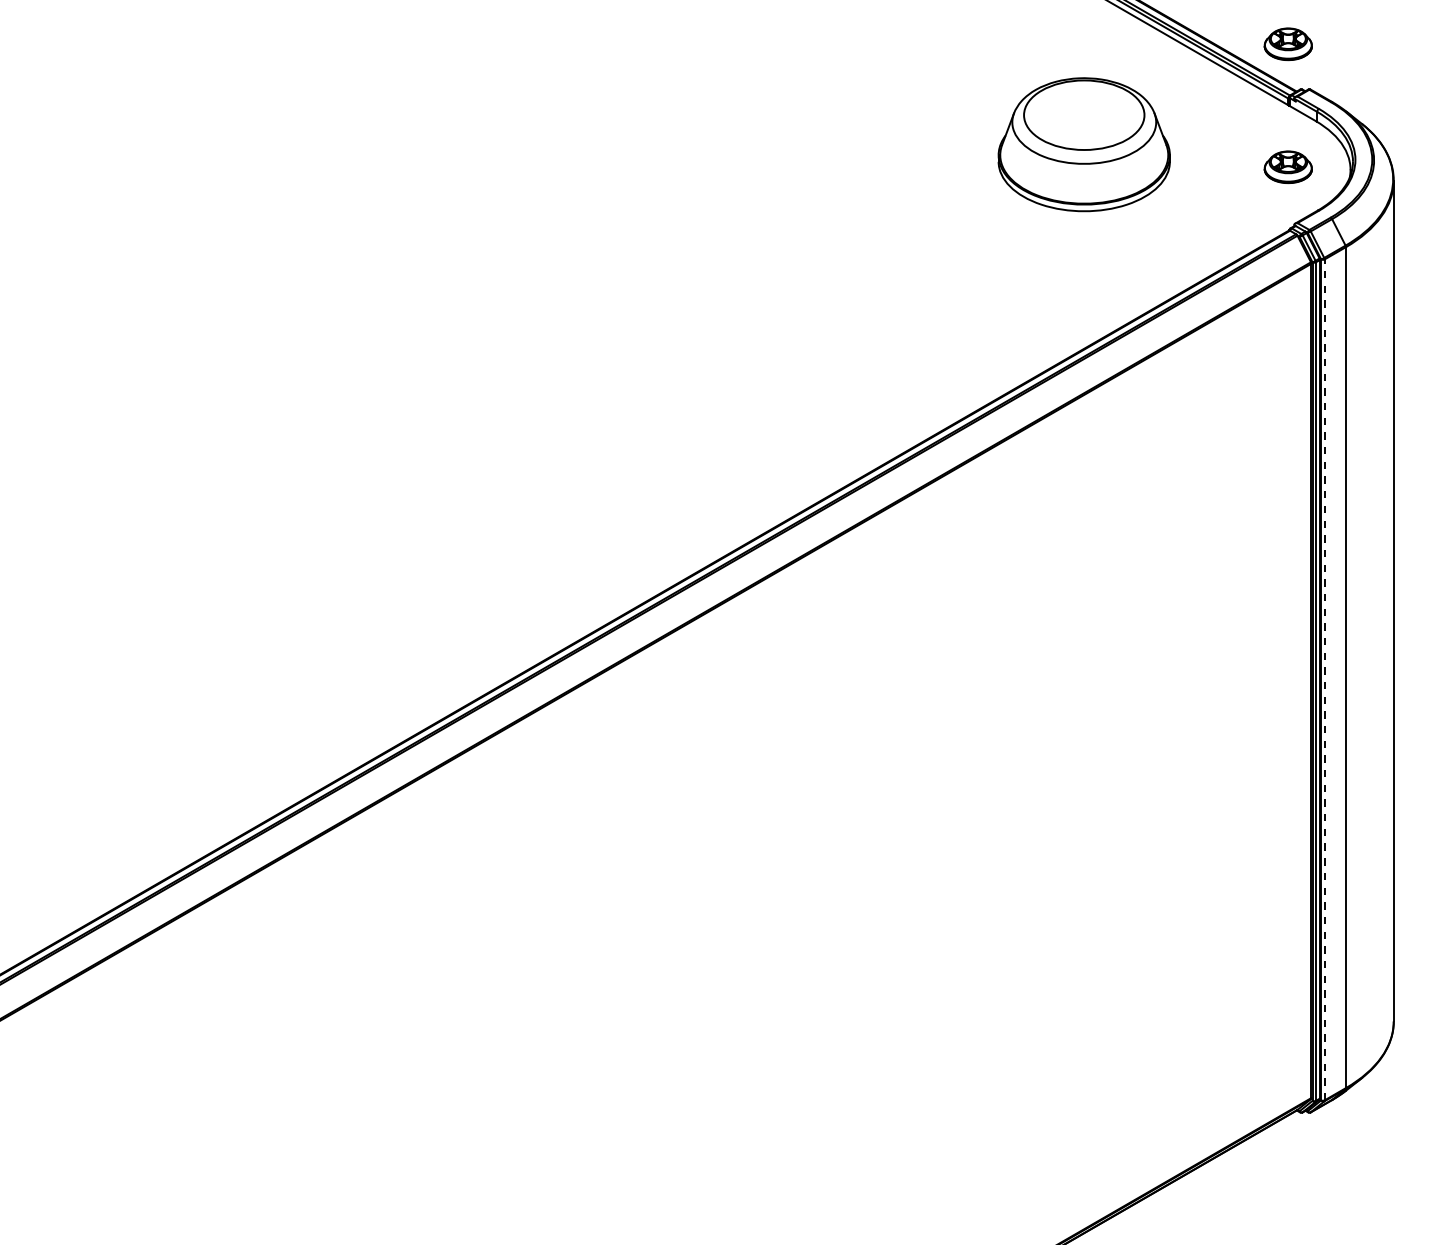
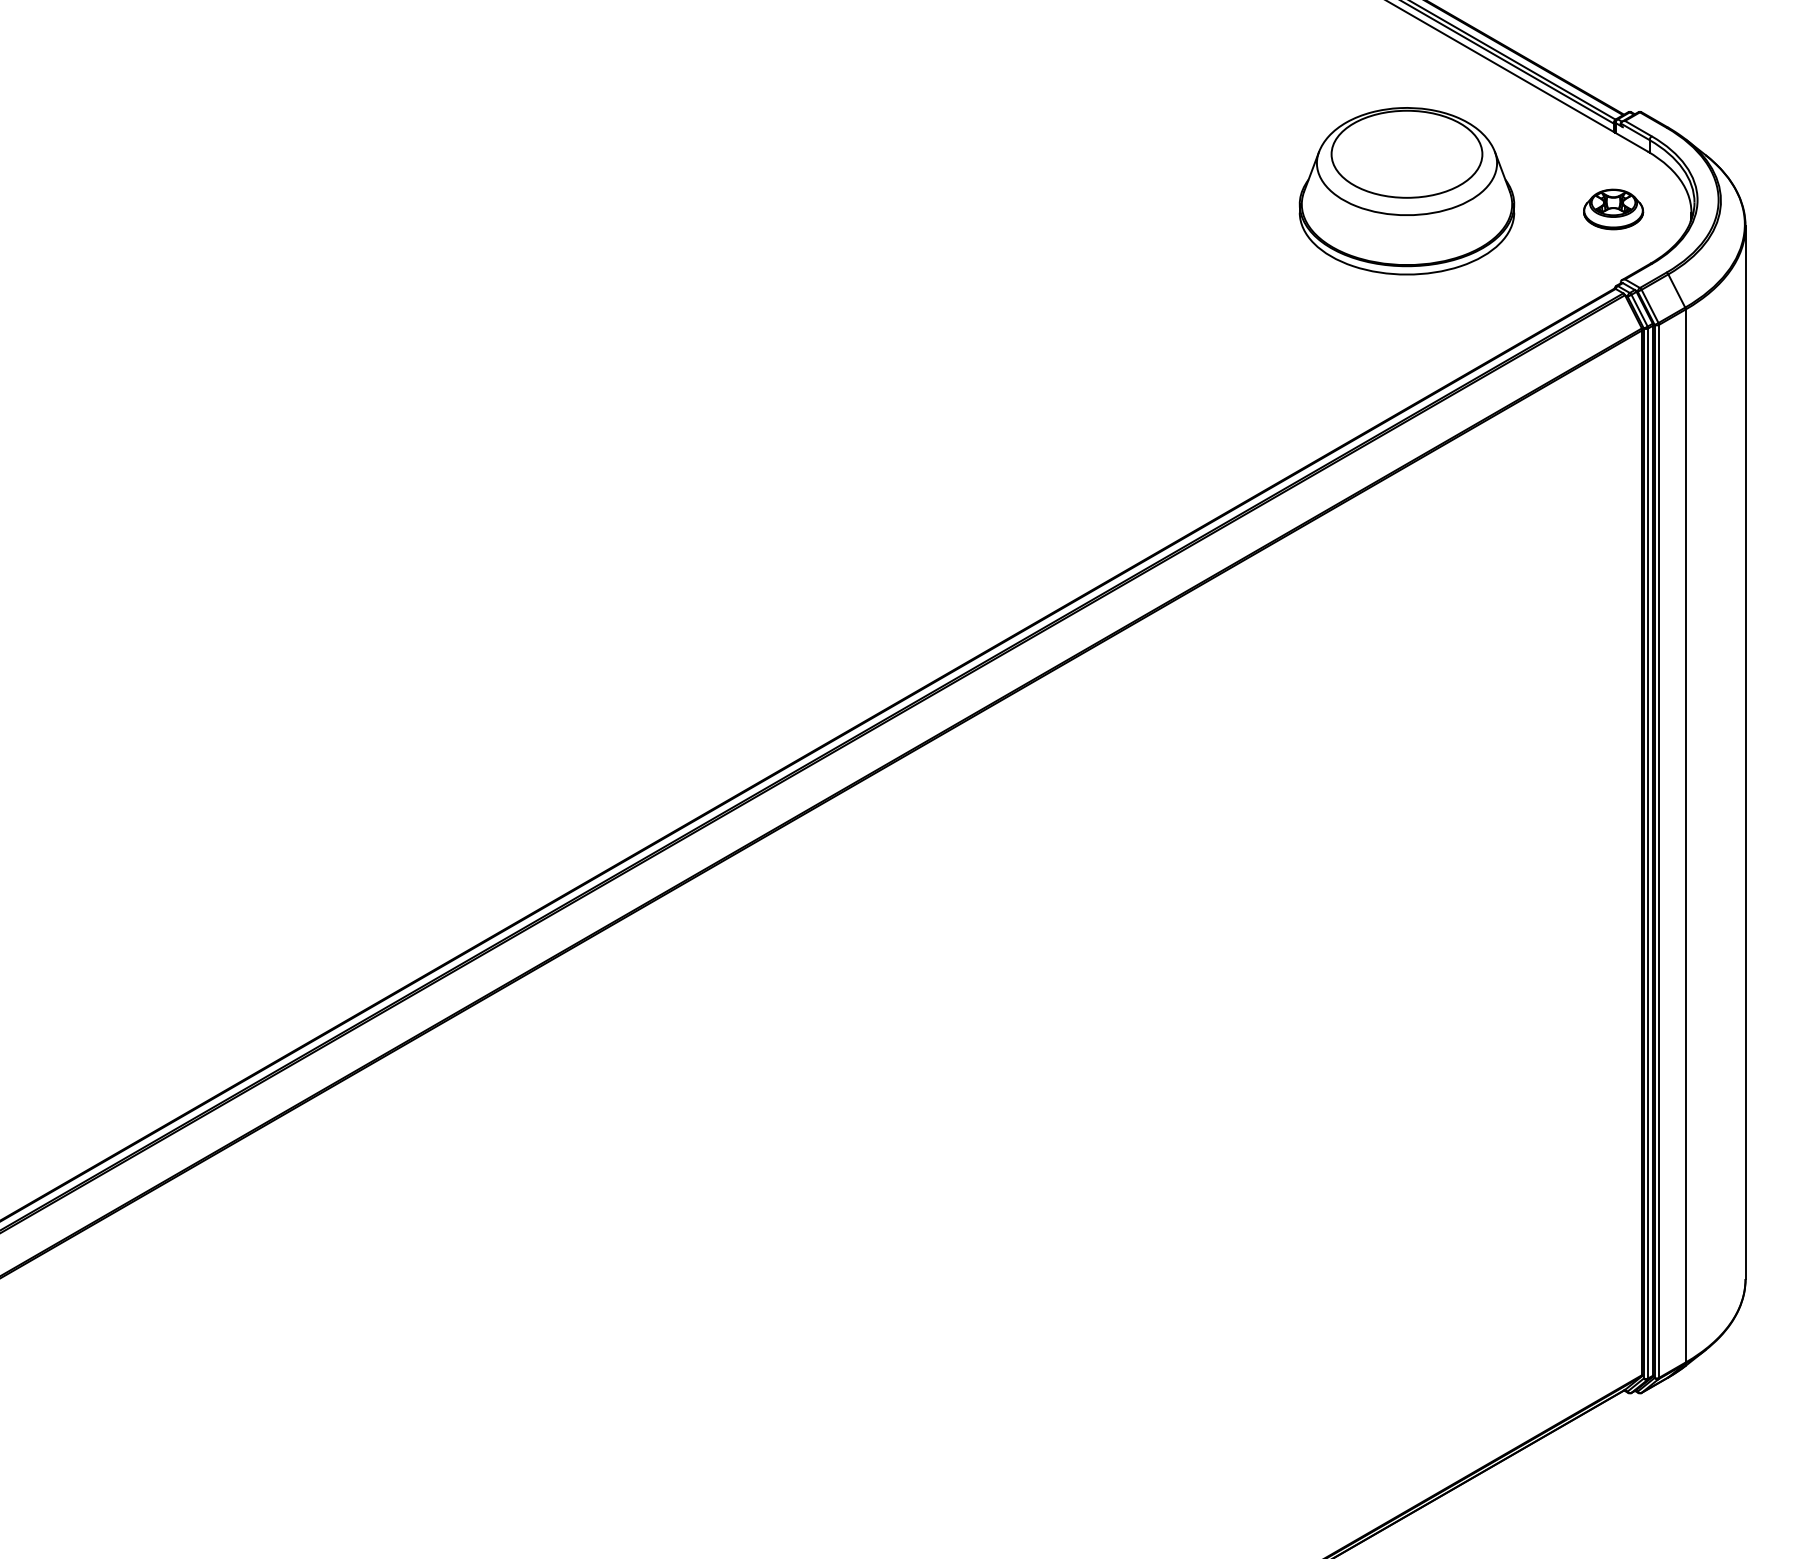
part: (1288, 44) -> (1613, 55), removed
part: (1083, 144) -> (1406, 191), moved
line: (1325, 679) -> (1659, 850), dashed -> solid

